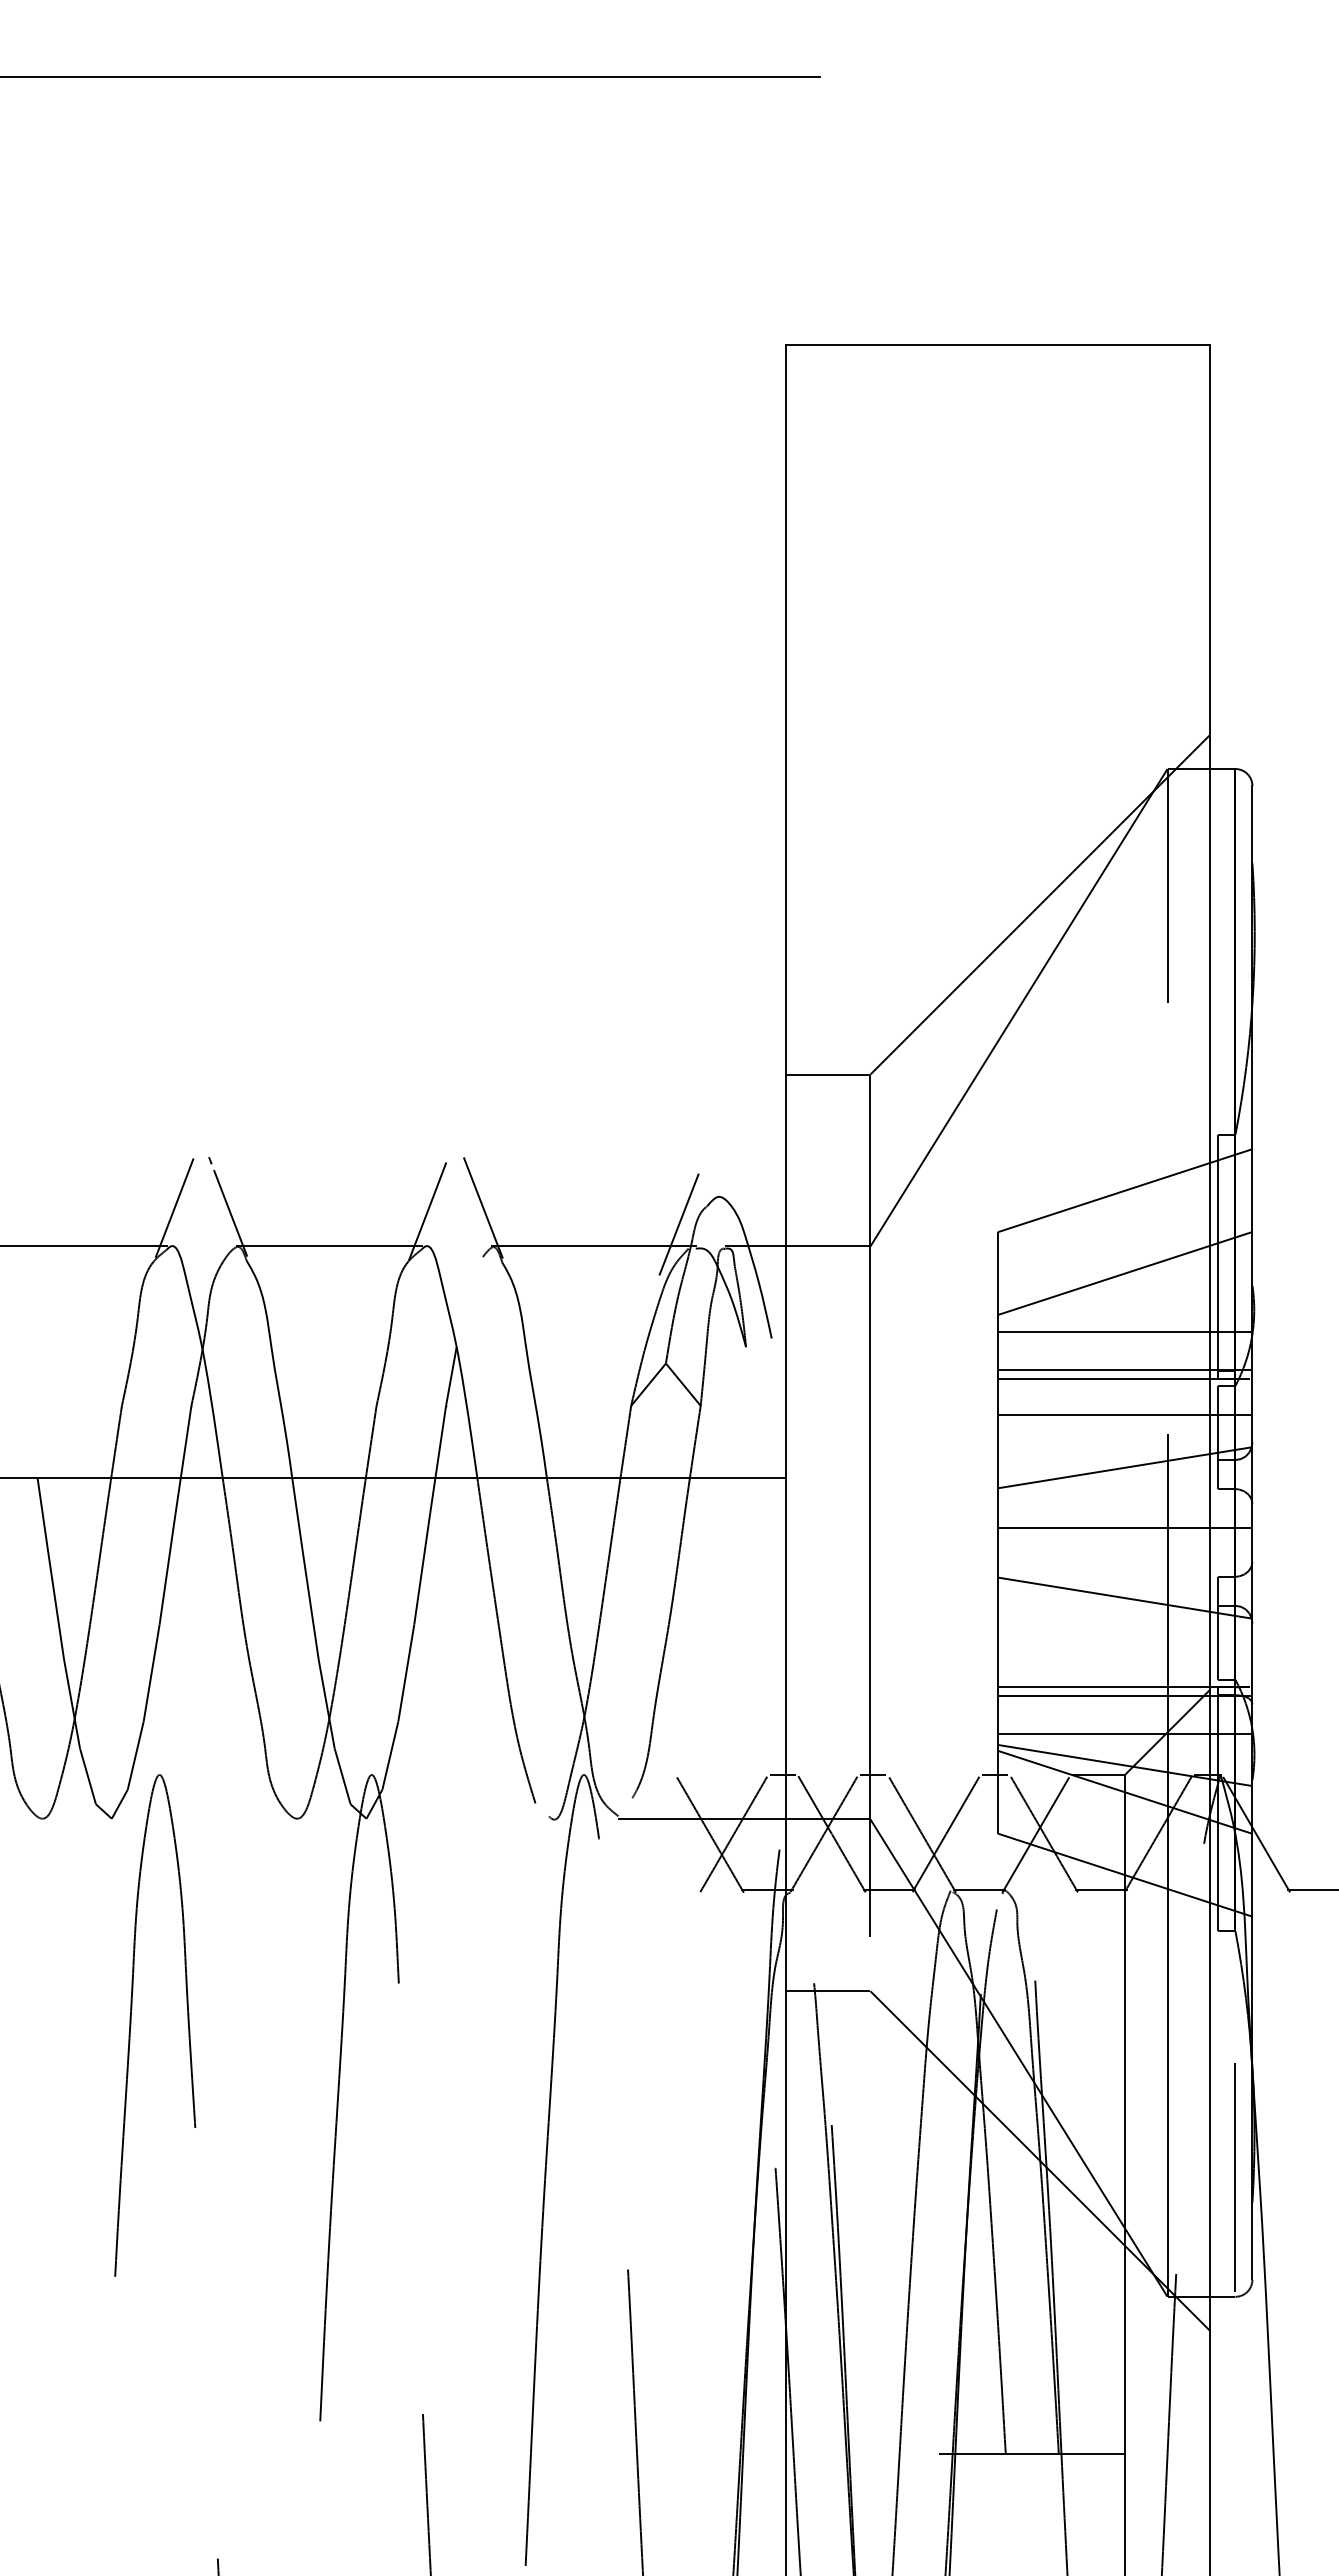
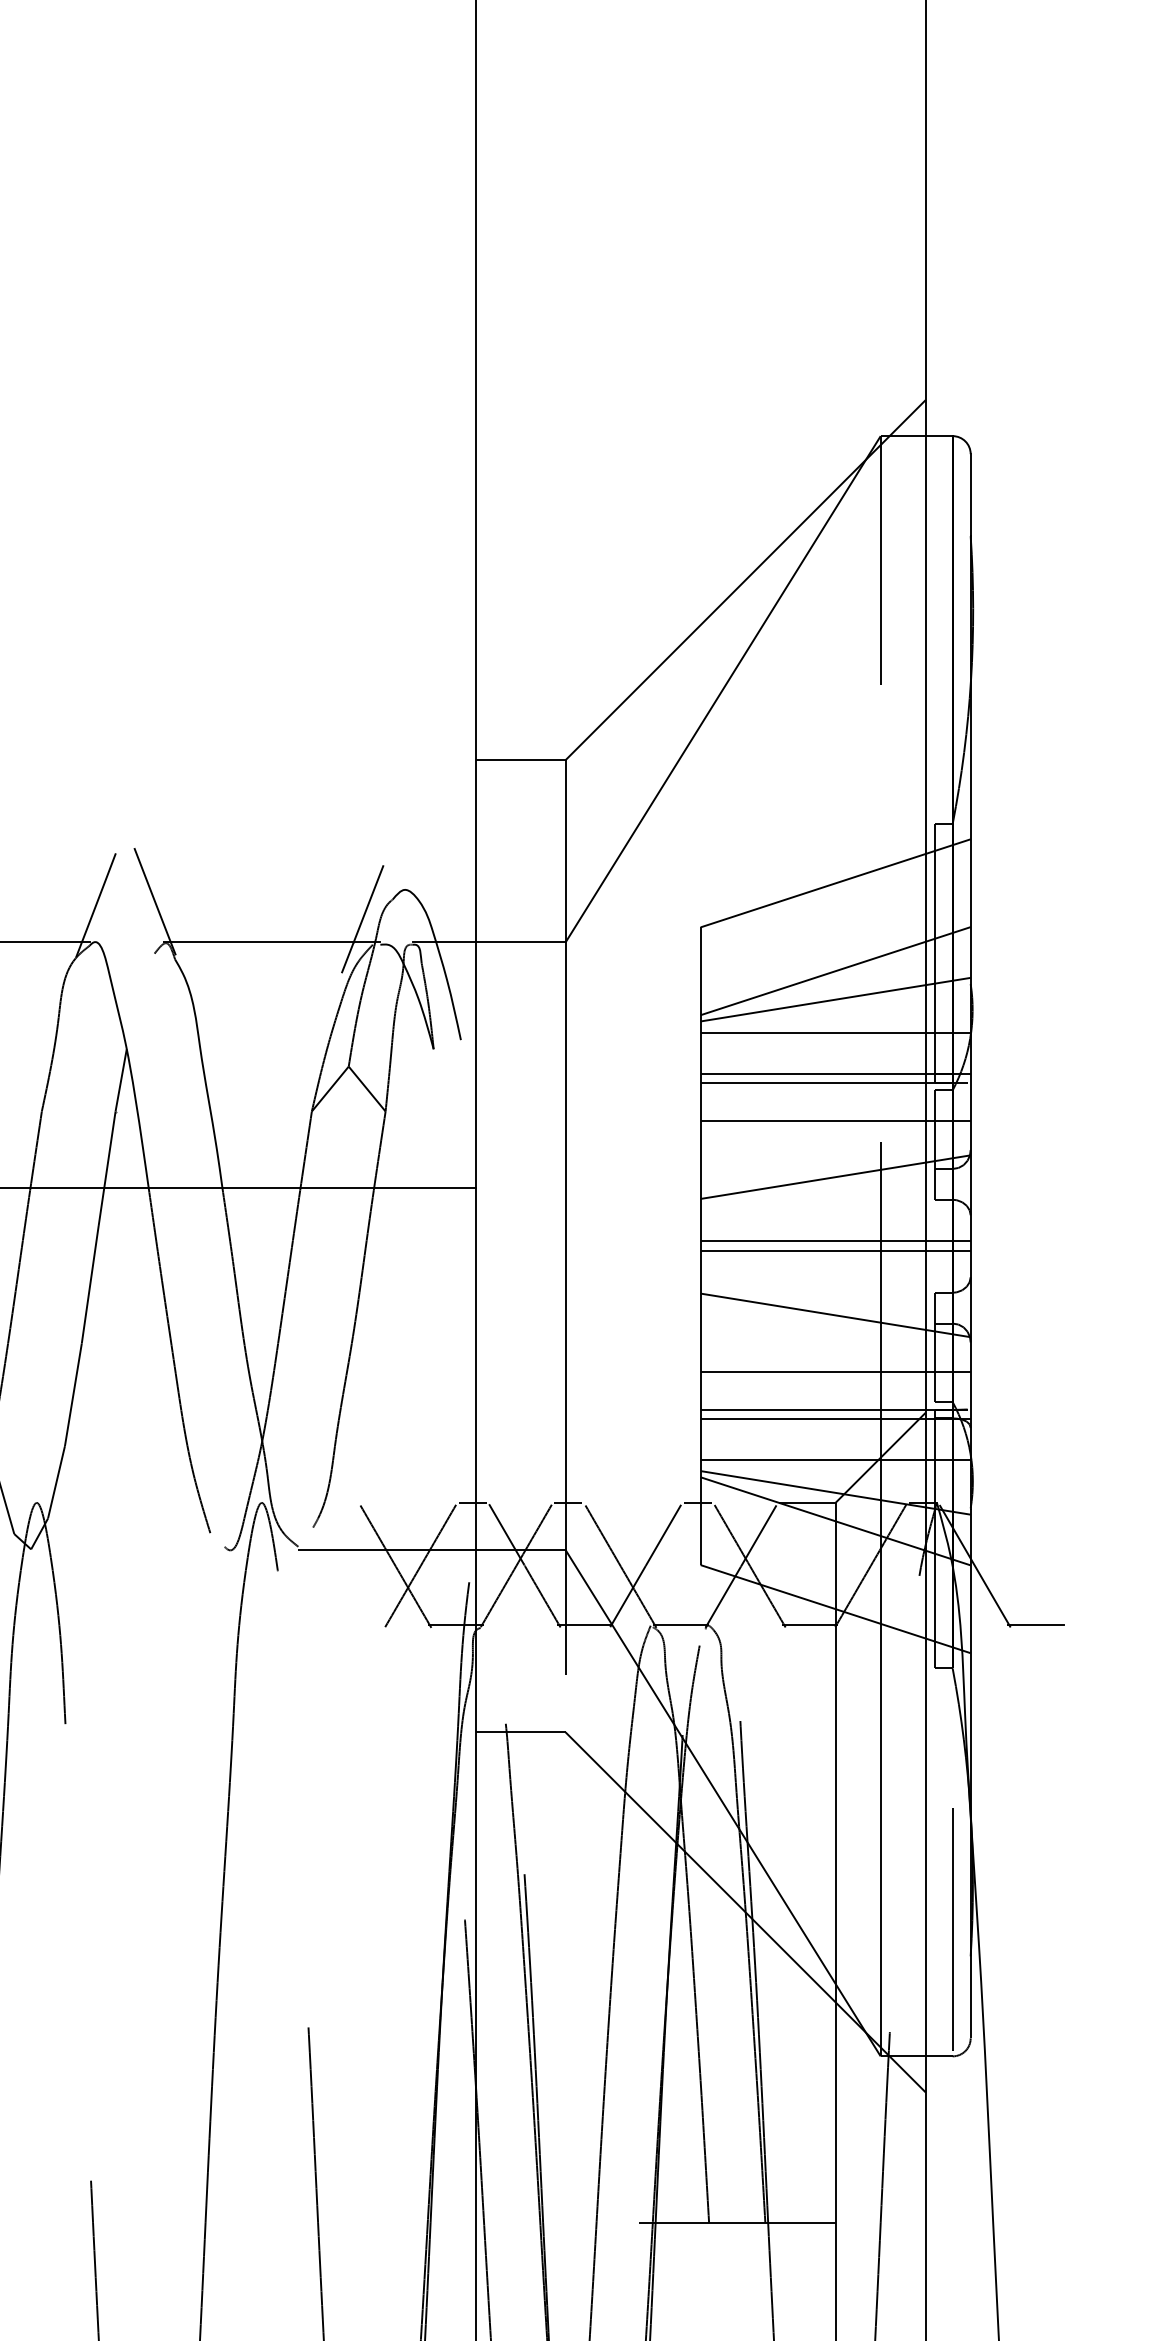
line: (1124, 1299) -> (835, 998), added
line: (1124, 1537) -> (835, 1251), added
line: (1124, 1651) -> (835, 1372), added

